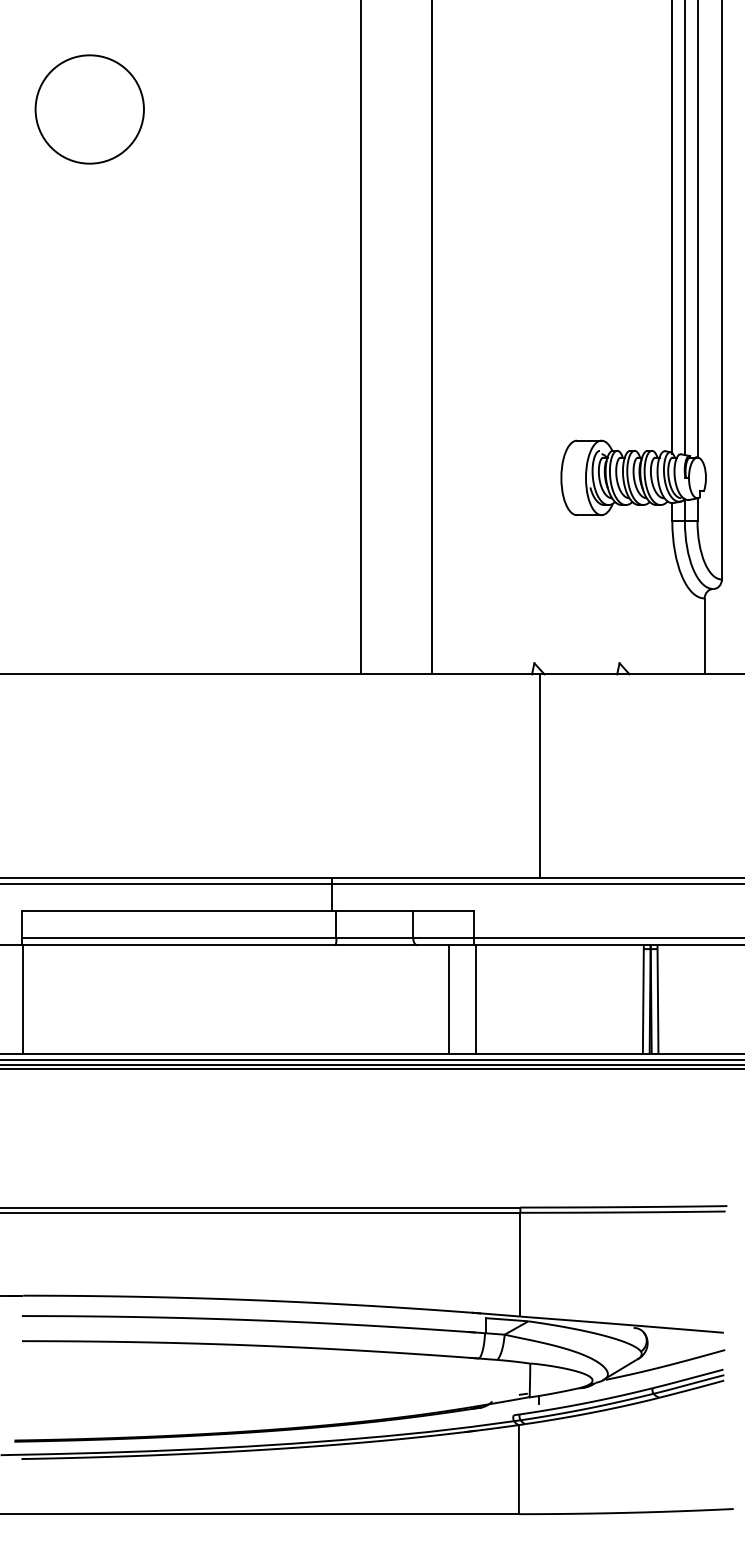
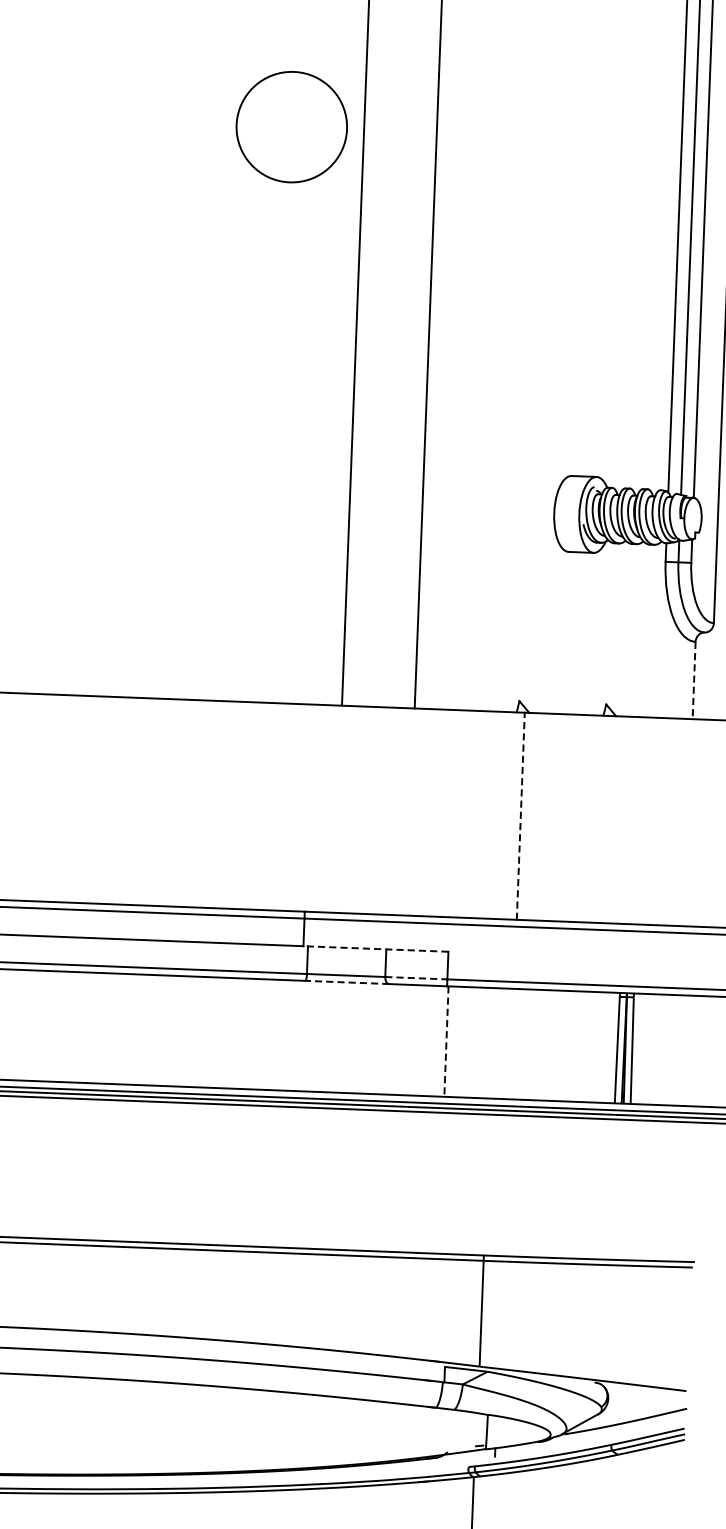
circle: (89, 109) -> (291, 127), moved
line: (704, 636) -> (693, 680), solid -> dashed
line: (540, 775) -> (521, 815), solid -> dashed
line: (402, 911) -> (375, 949), solid -> dashed
line: (444, 938) -> (417, 978), solid -> dashed
line: (375, 945) -> (346, 982), solid -> dashed
line: (448, 999) -> (418, 1040), removed
line: (475, 999) -> (446, 1041), solid -> dashed

